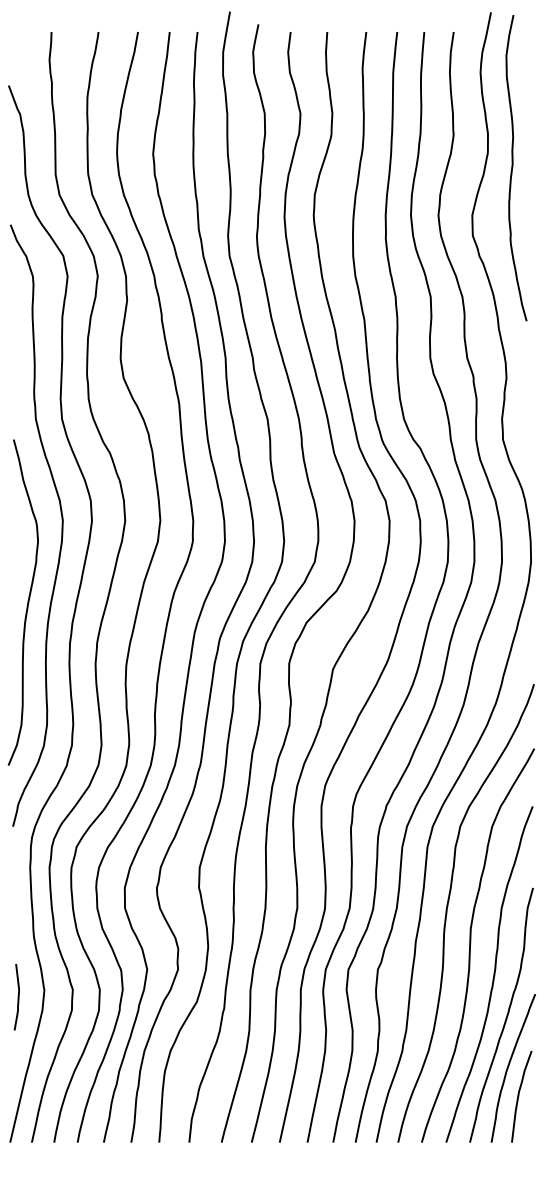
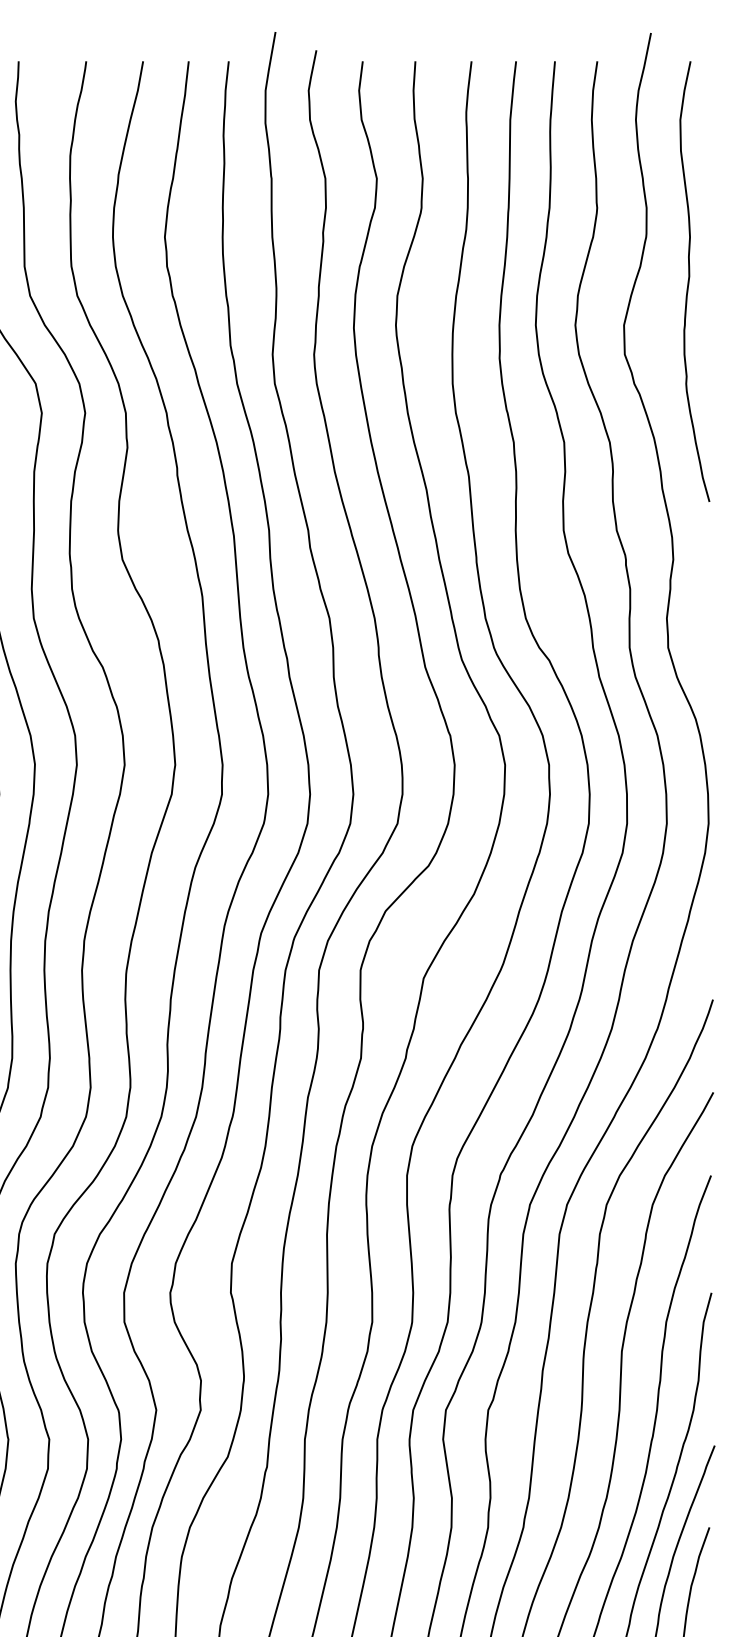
curve: (513, 168) -> (690, 282), moved

